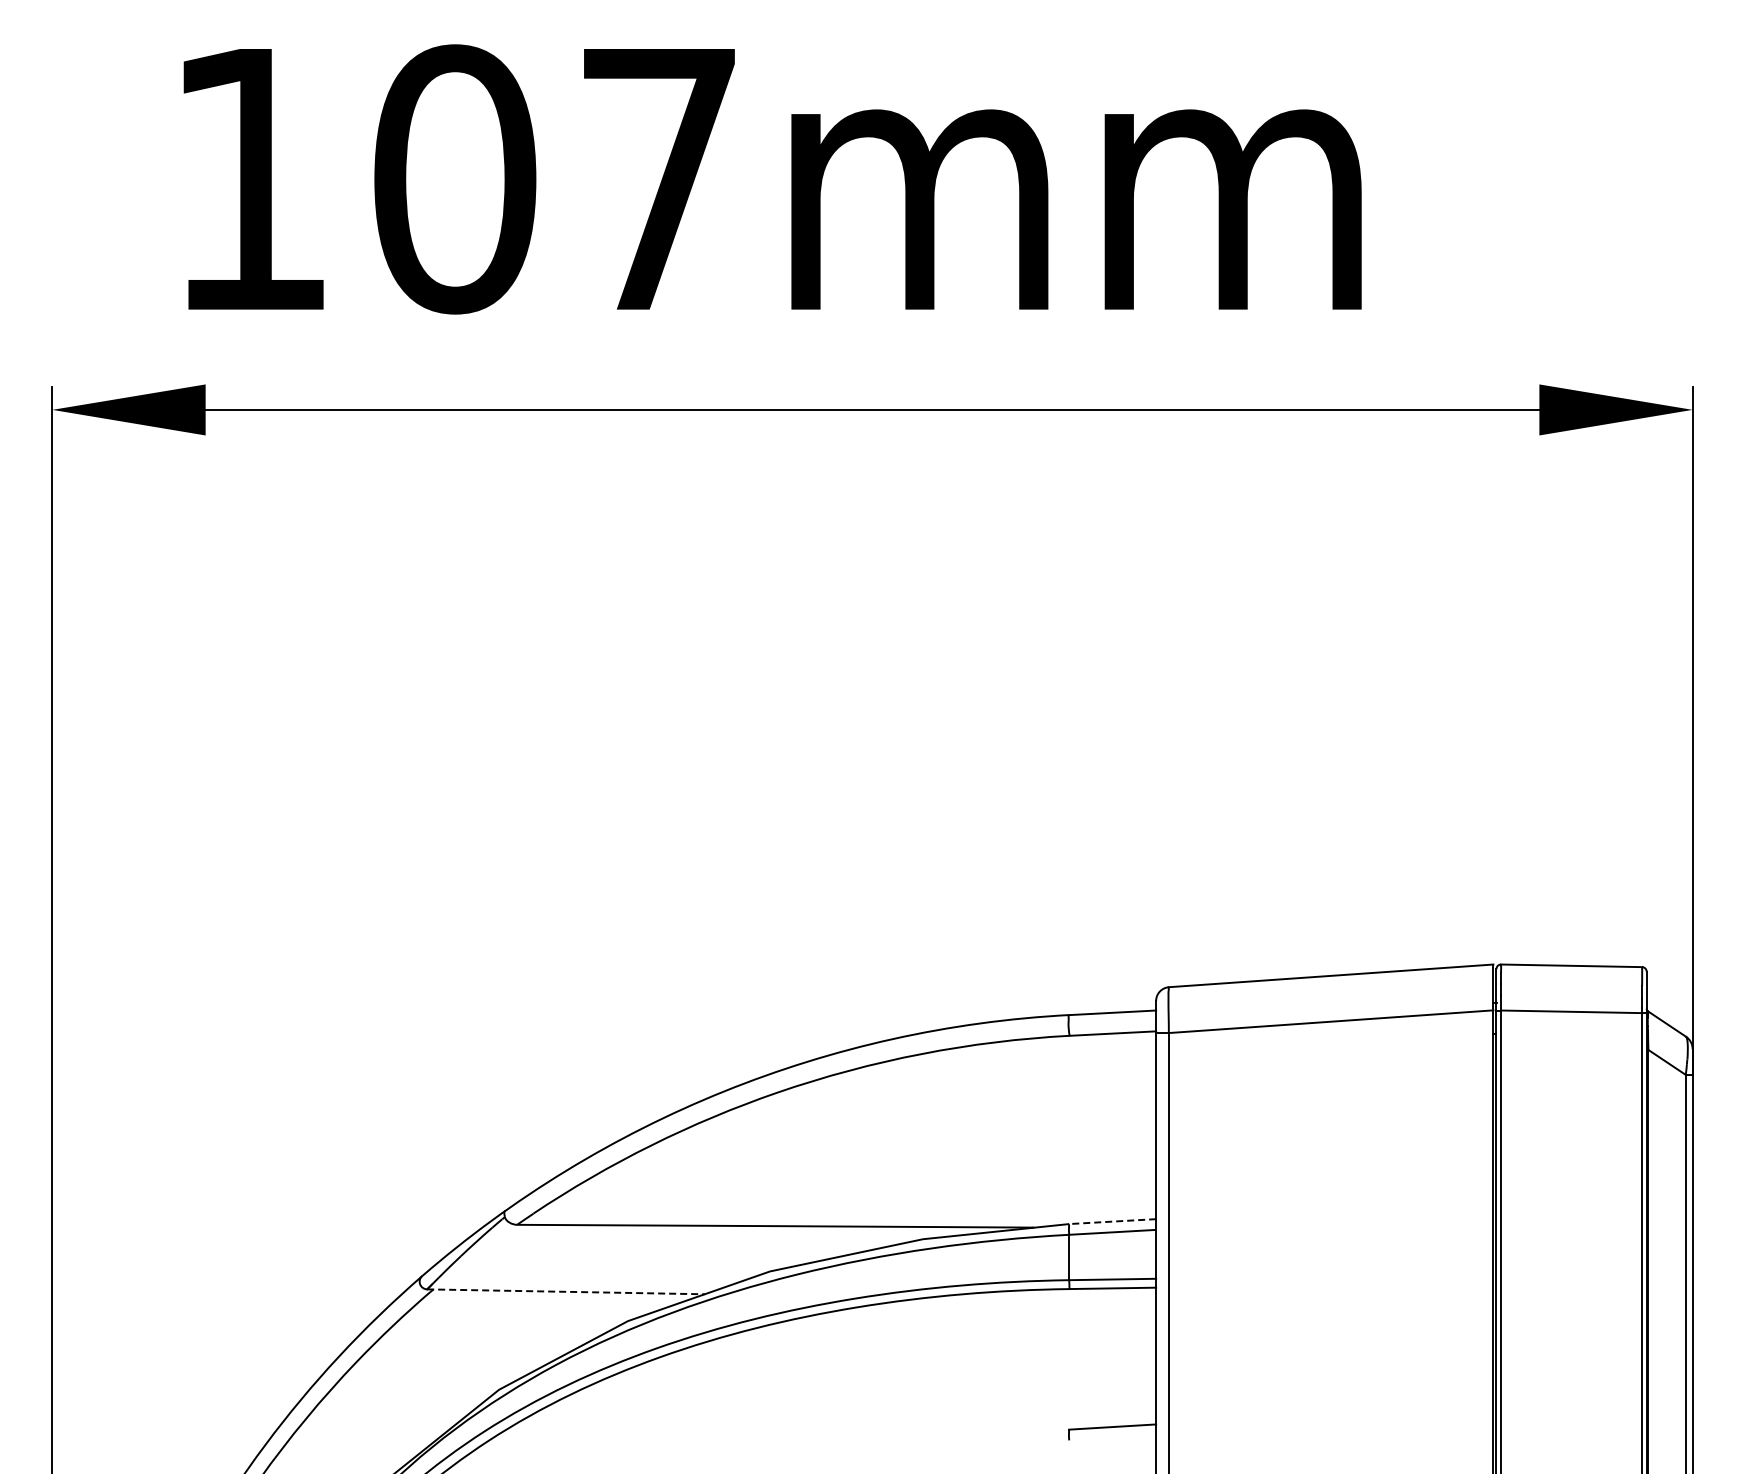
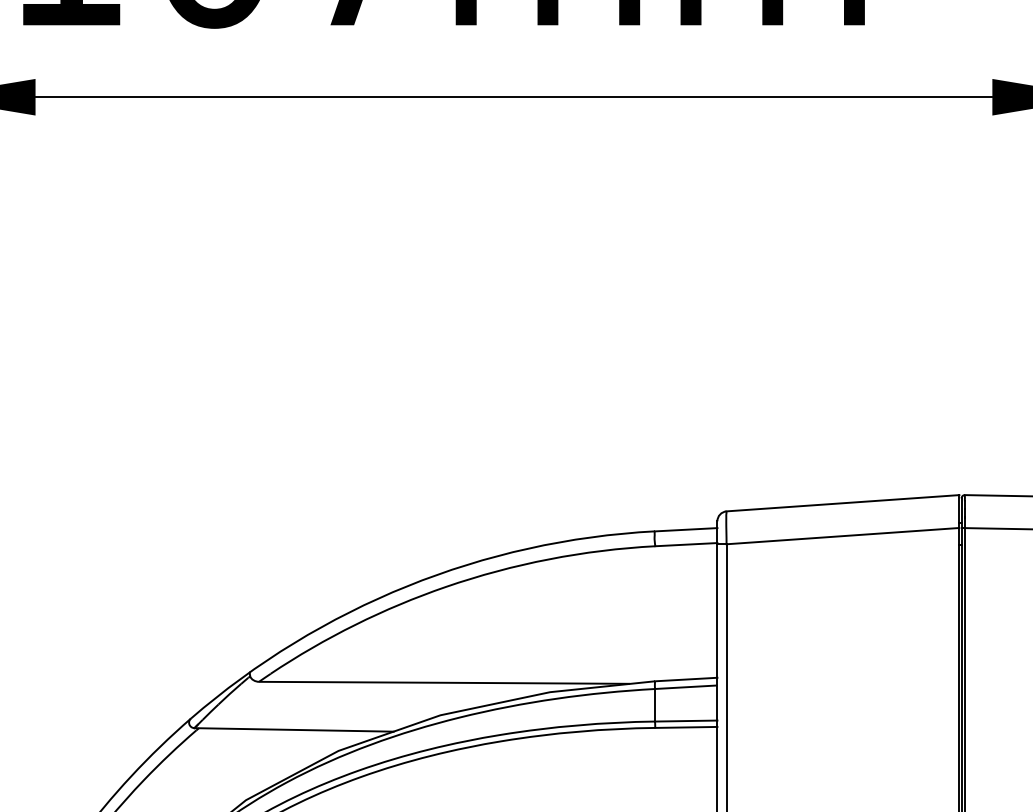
line: (1112, 1221) -> (686, 679), dashed -> solid
line: (565, 1291) -> (293, 729), dashed -> solid

